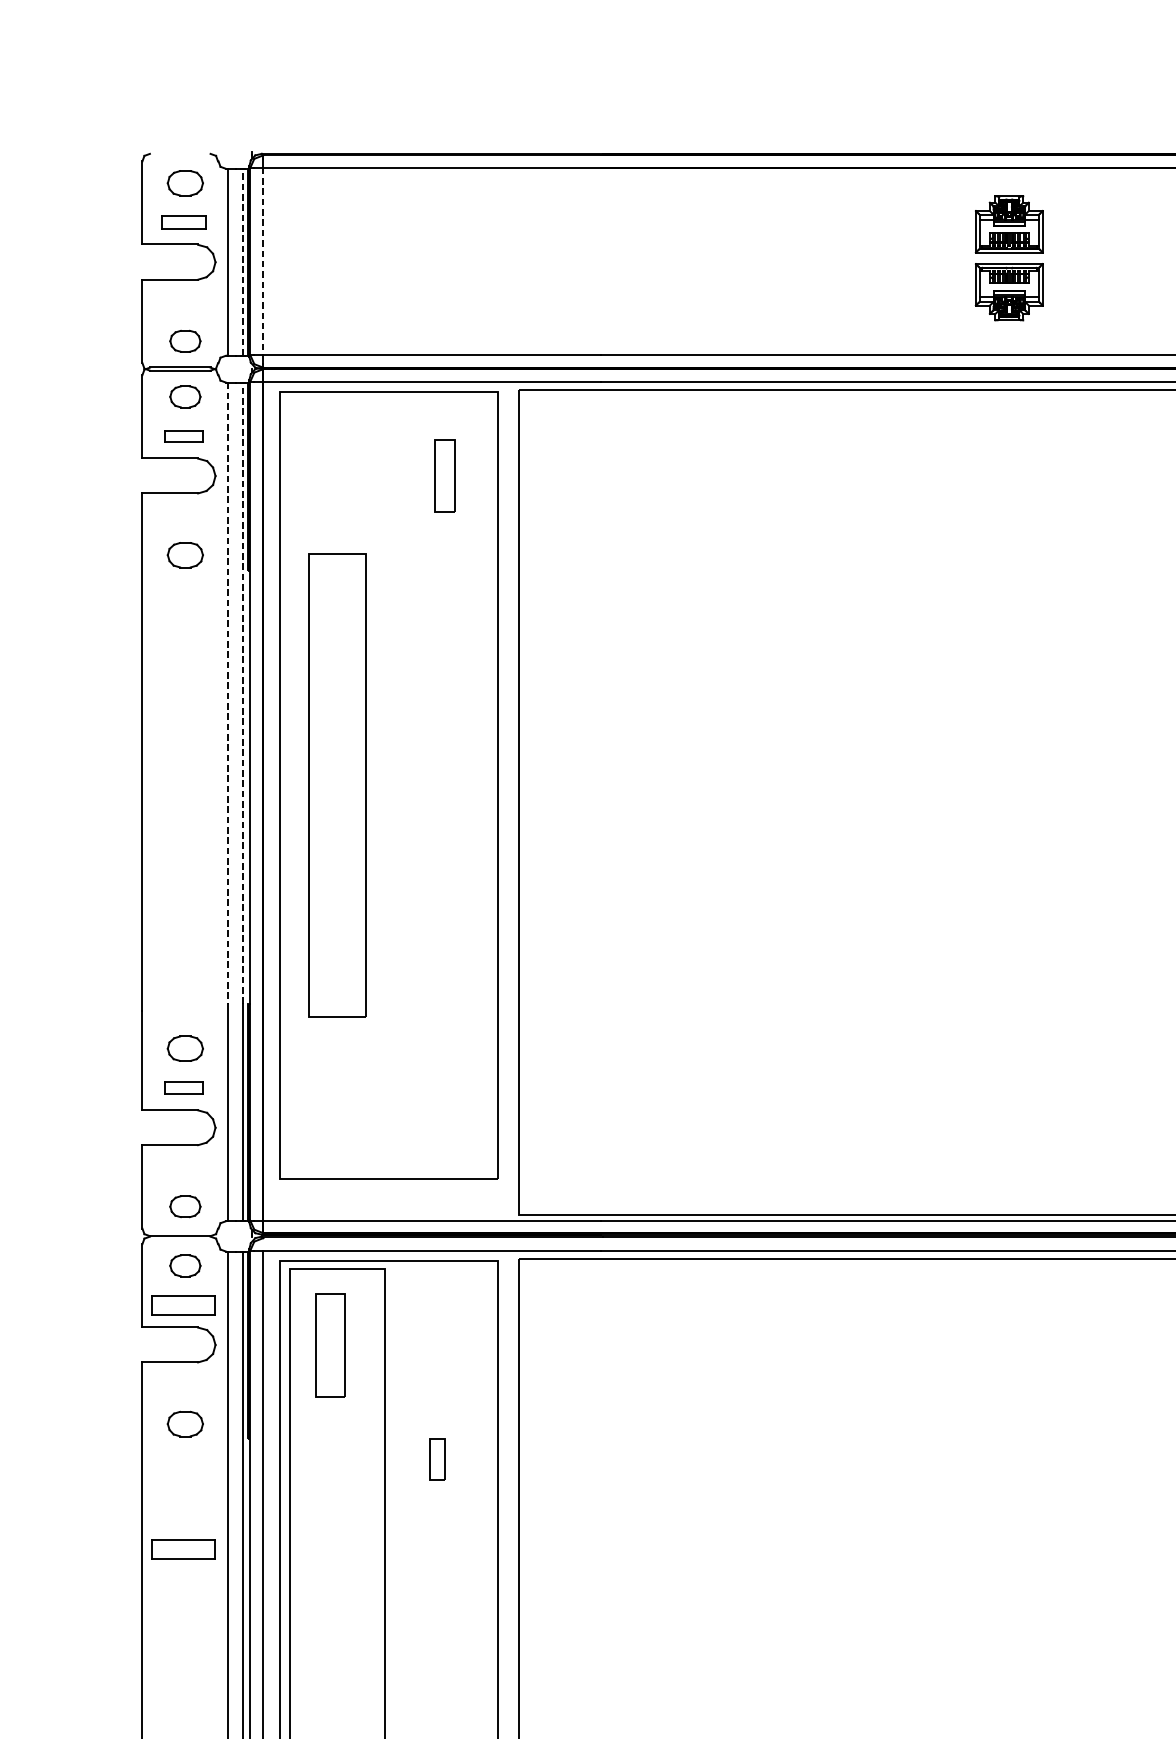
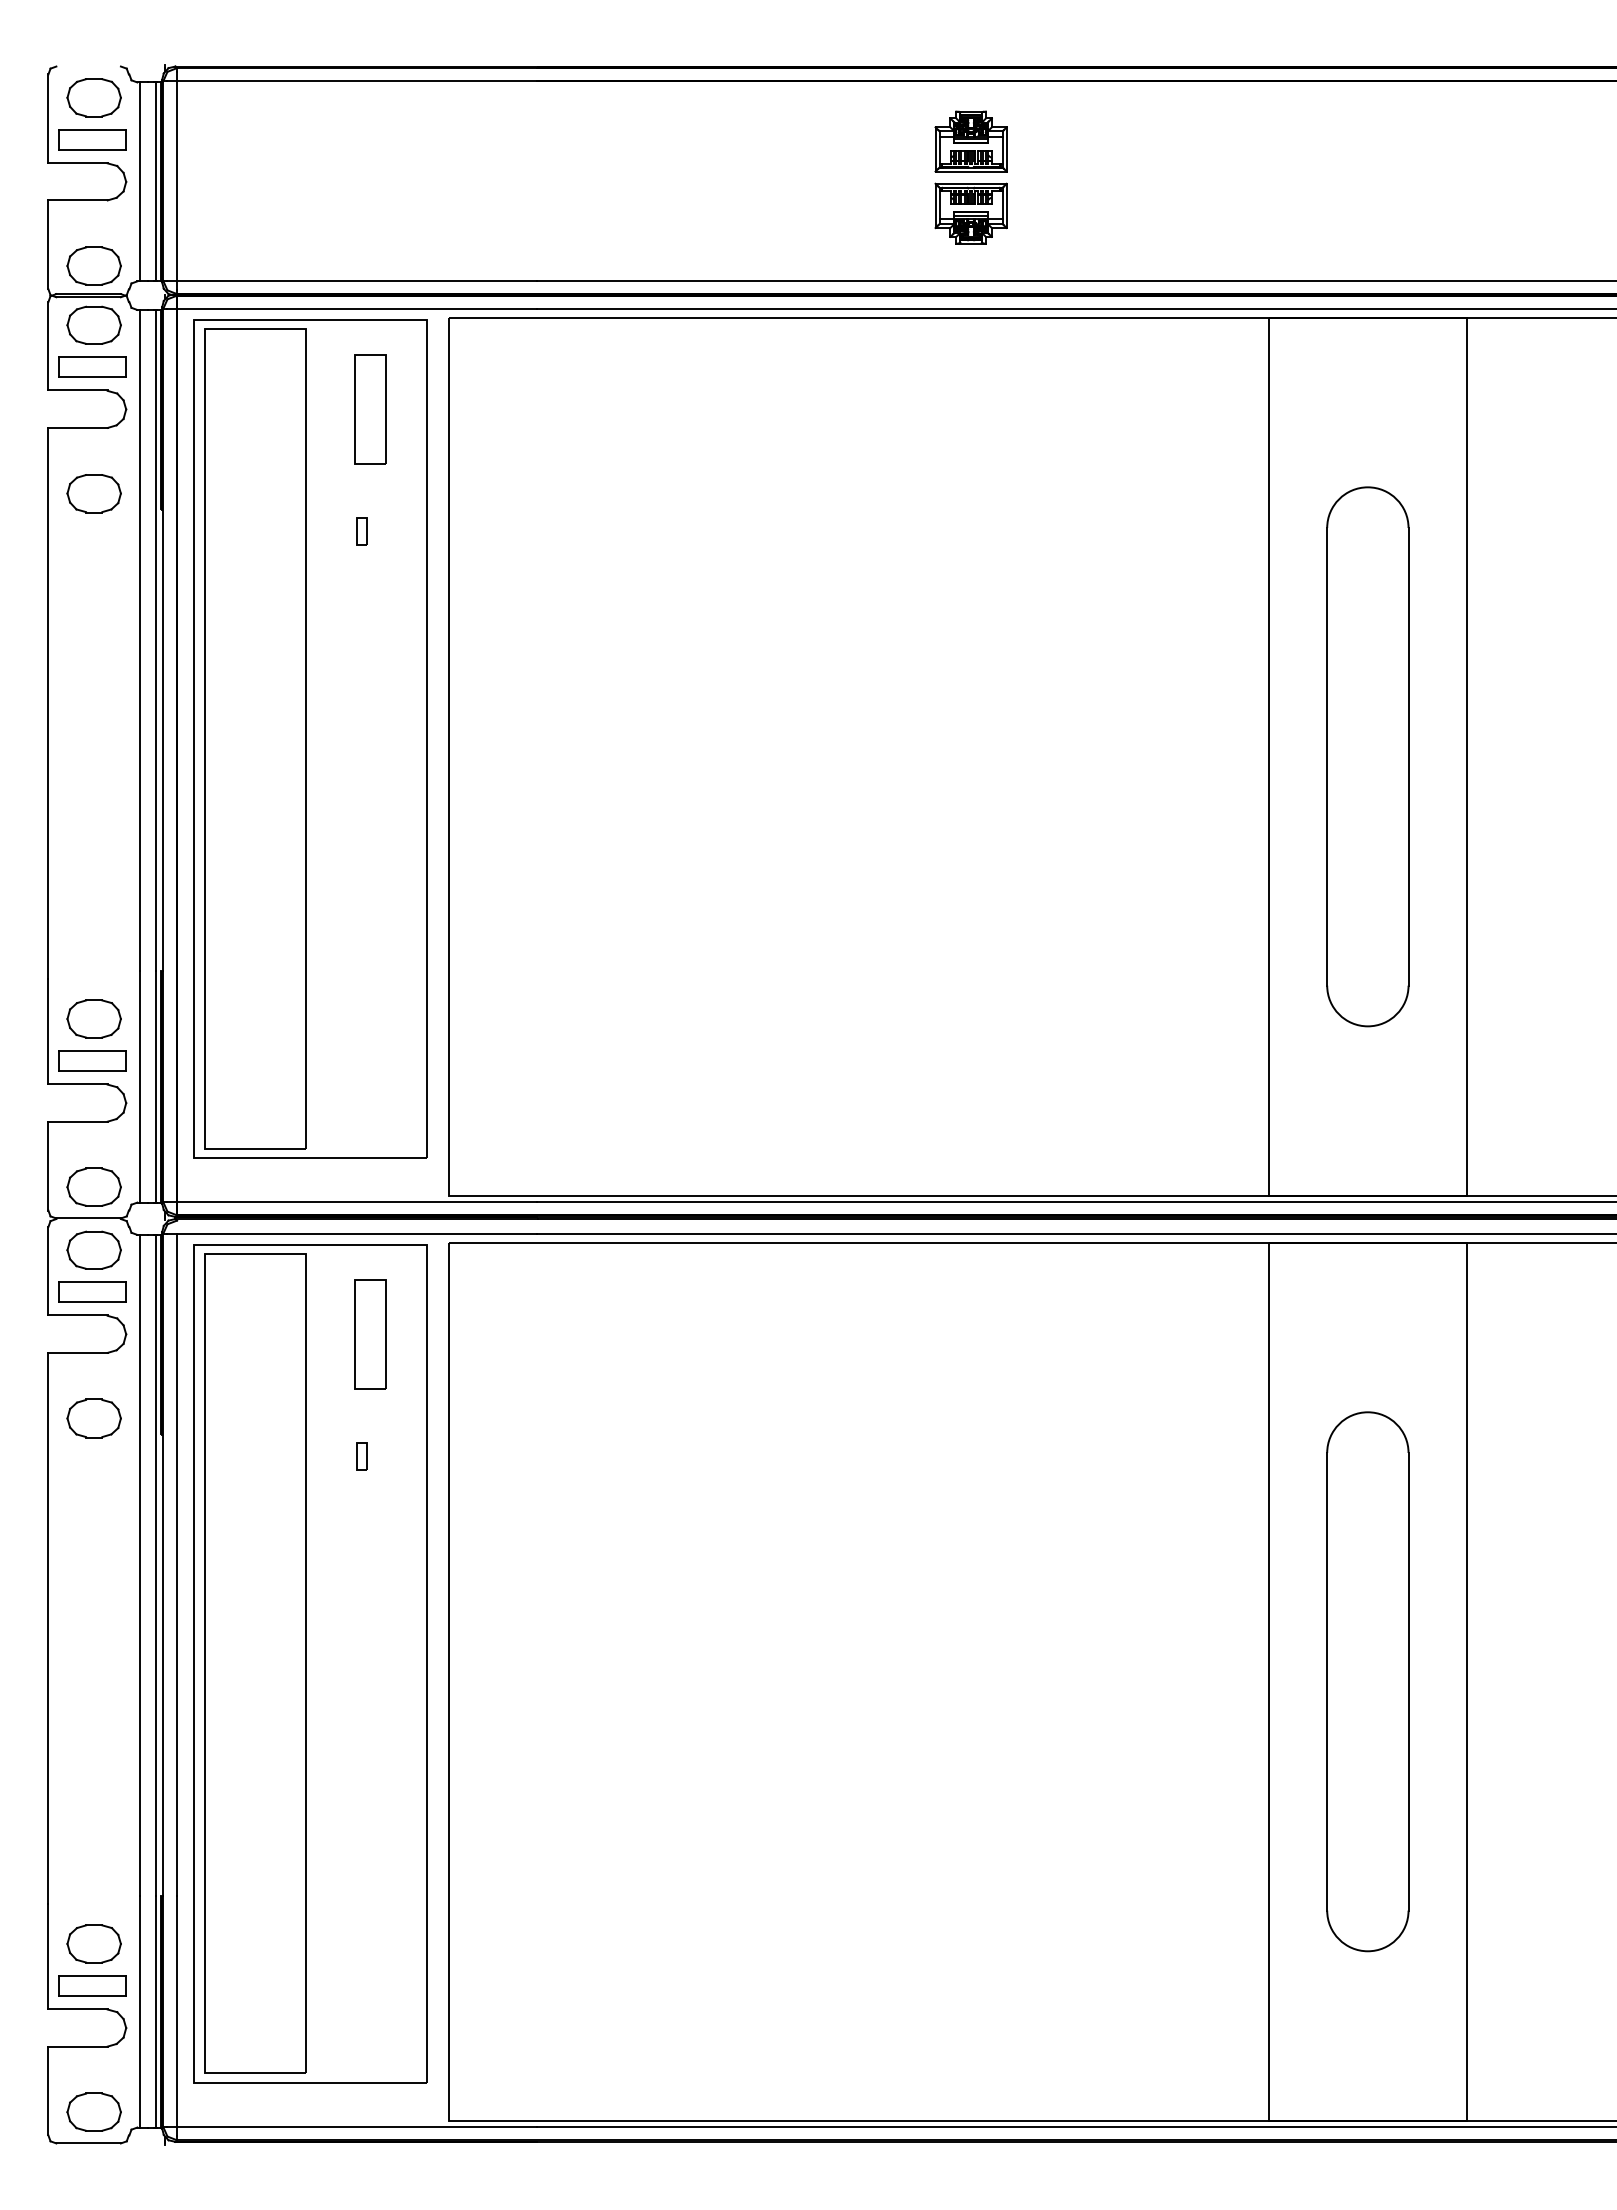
part: (184, 182) -> (93, 97), size x1.43
part: (183, 222) -> (92, 139), size x1.43
line: (243, 261) -> (155, 181), dashed -> solid
line: (263, 261) -> (177, 181), dashed -> solid
part: (184, 340) -> (93, 265), size x1.67
part: (184, 396) -> (93, 324), size x1.67
part: (183, 435) -> (92, 366), size x1.67
part: (445, 476) -> (370, 409), size x1.43
part: (184, 555) -> (93, 493), size x1.43
part: (436, 590) -> (361, 531), added
line: (228, 693) -> (139, 640), dashed -> solid
line: (243, 693) -> (155, 640), dashed -> solid
part: (337, 785) -> (255, 738), size x1.67
part: (184, 1048) -> (93, 1018), size x1.43
part: (183, 1087) -> (92, 1060), size x1.67
part: (184, 1206) -> (93, 1186), size x1.67
part: (184, 1265) -> (93, 1249), size x1.67
part: (331, 1345) -> (370, 1334), moved
part: (184, 1424) -> (93, 1418), size x1.43
part: (436, 1459) -> (361, 1456), size x0.62
part: (183, 1549) -> (92, 1551), removed

